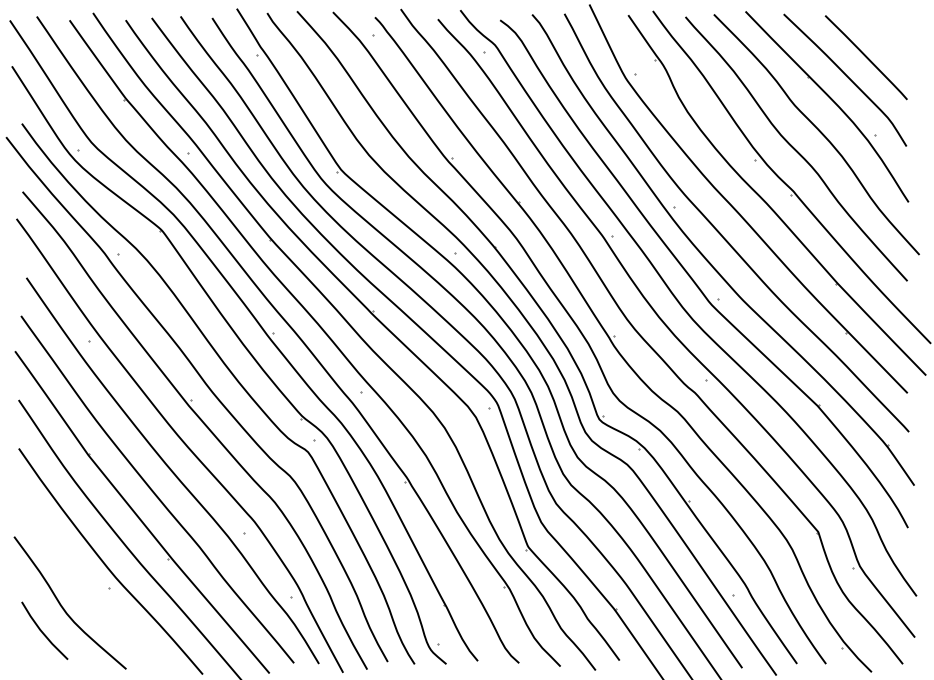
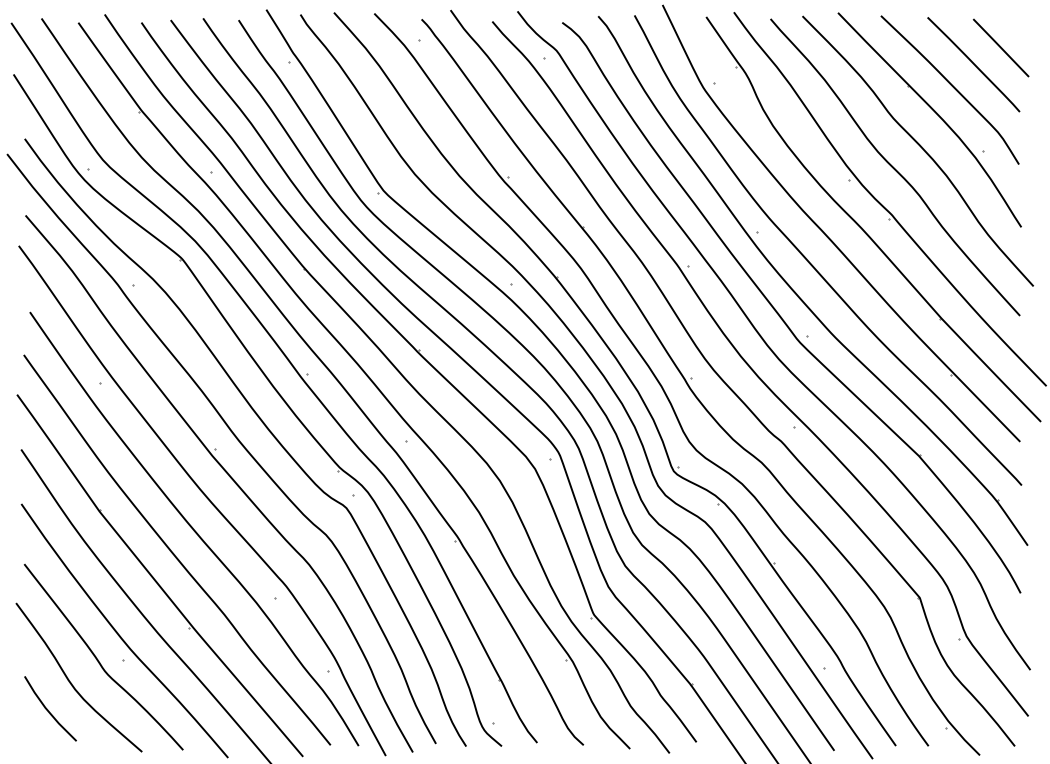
line: (890, 42) -> (1000, 47), added
curve: (87, 586) -> (98, 659), added

